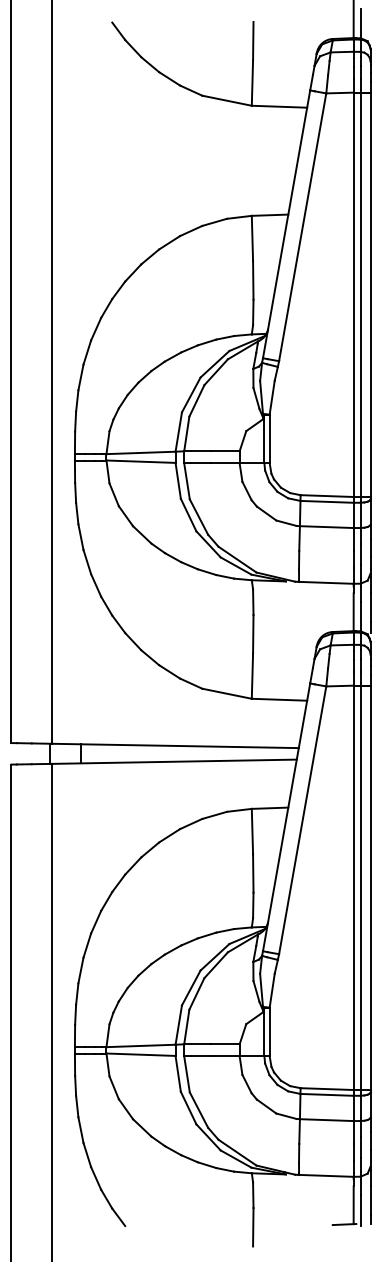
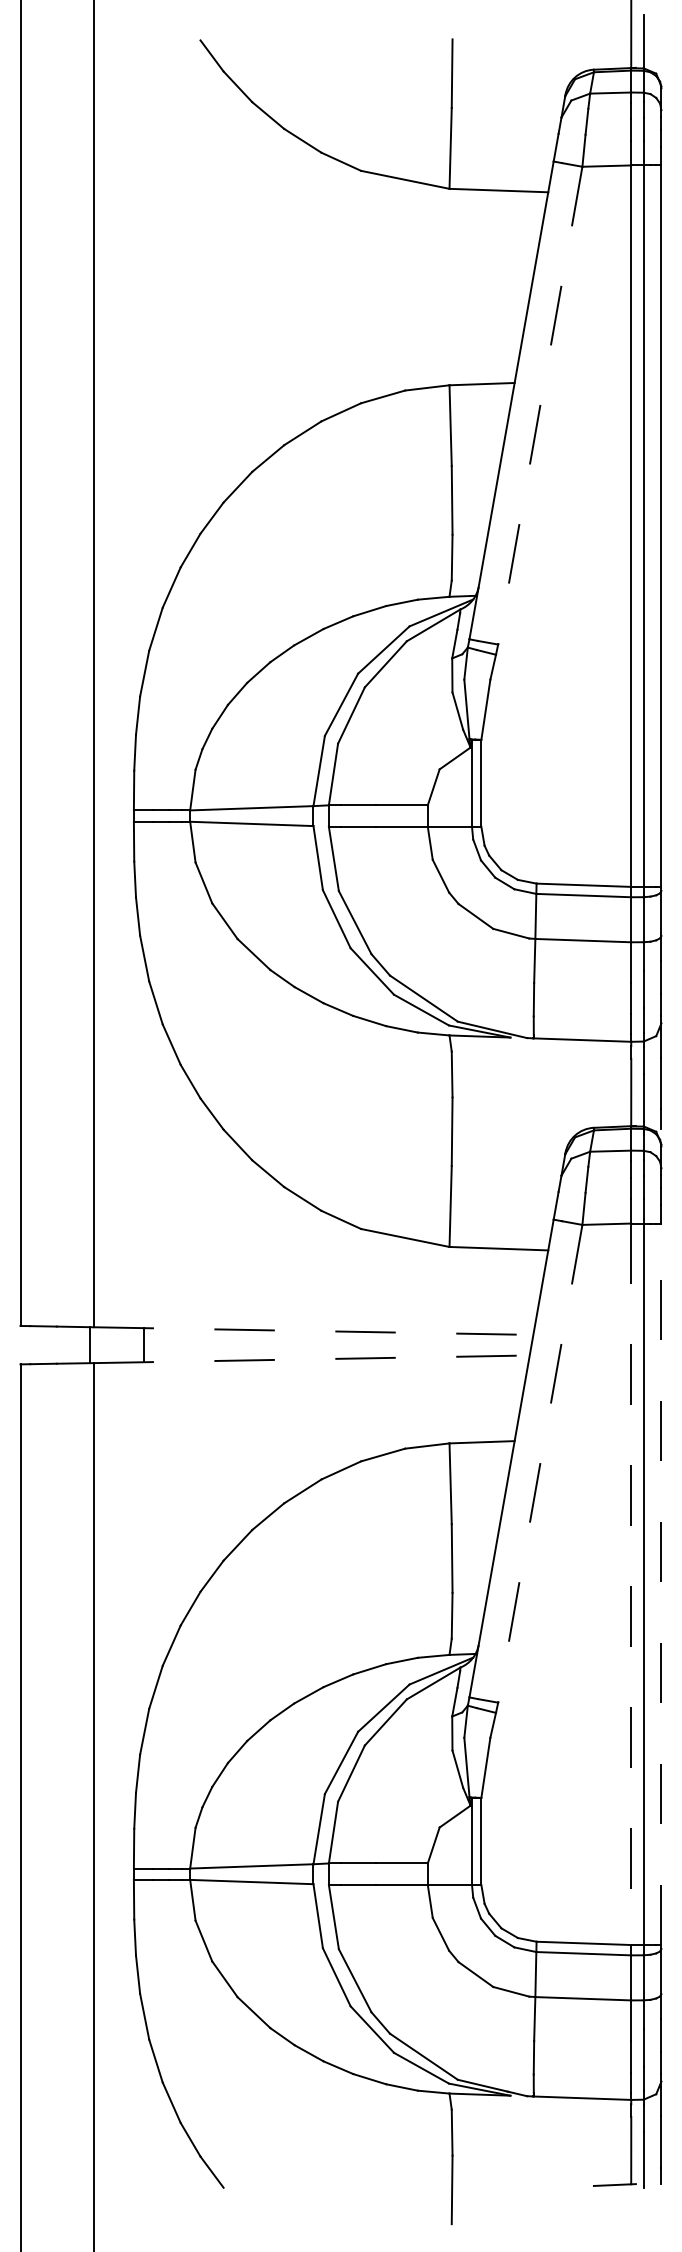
line: (302, 227) -> (539, 406), solid -> dashed
line: (176, 745) -> (315, 1330), solid -> dashed
line: (175, 761) -> (313, 1358), solid -> dashed
line: (302, 820) -> (539, 1464), solid -> dashed
line: (370, 887) -> (661, 1583), solid -> dashed
line: (353, 888) -> (630, 1585), solid -> dashed

